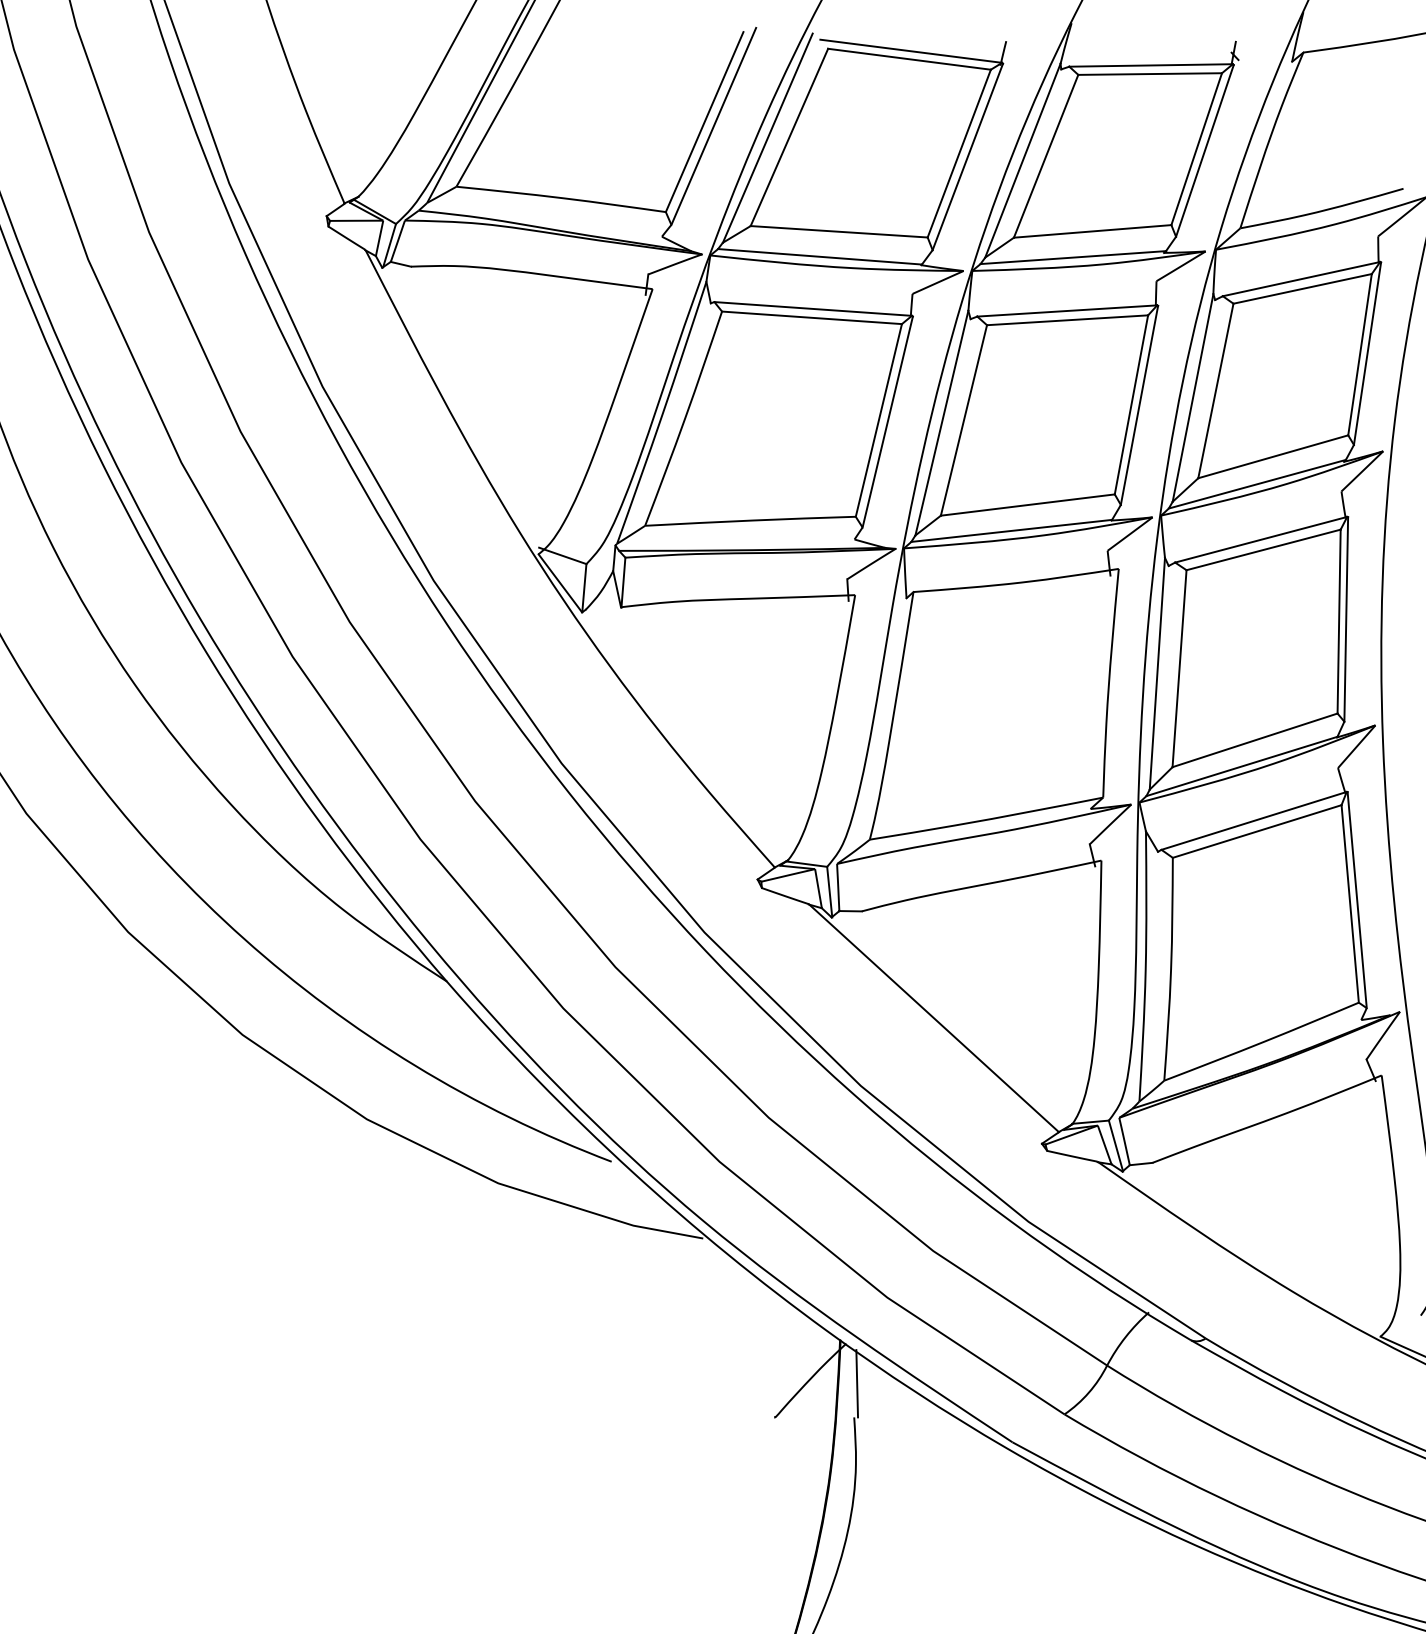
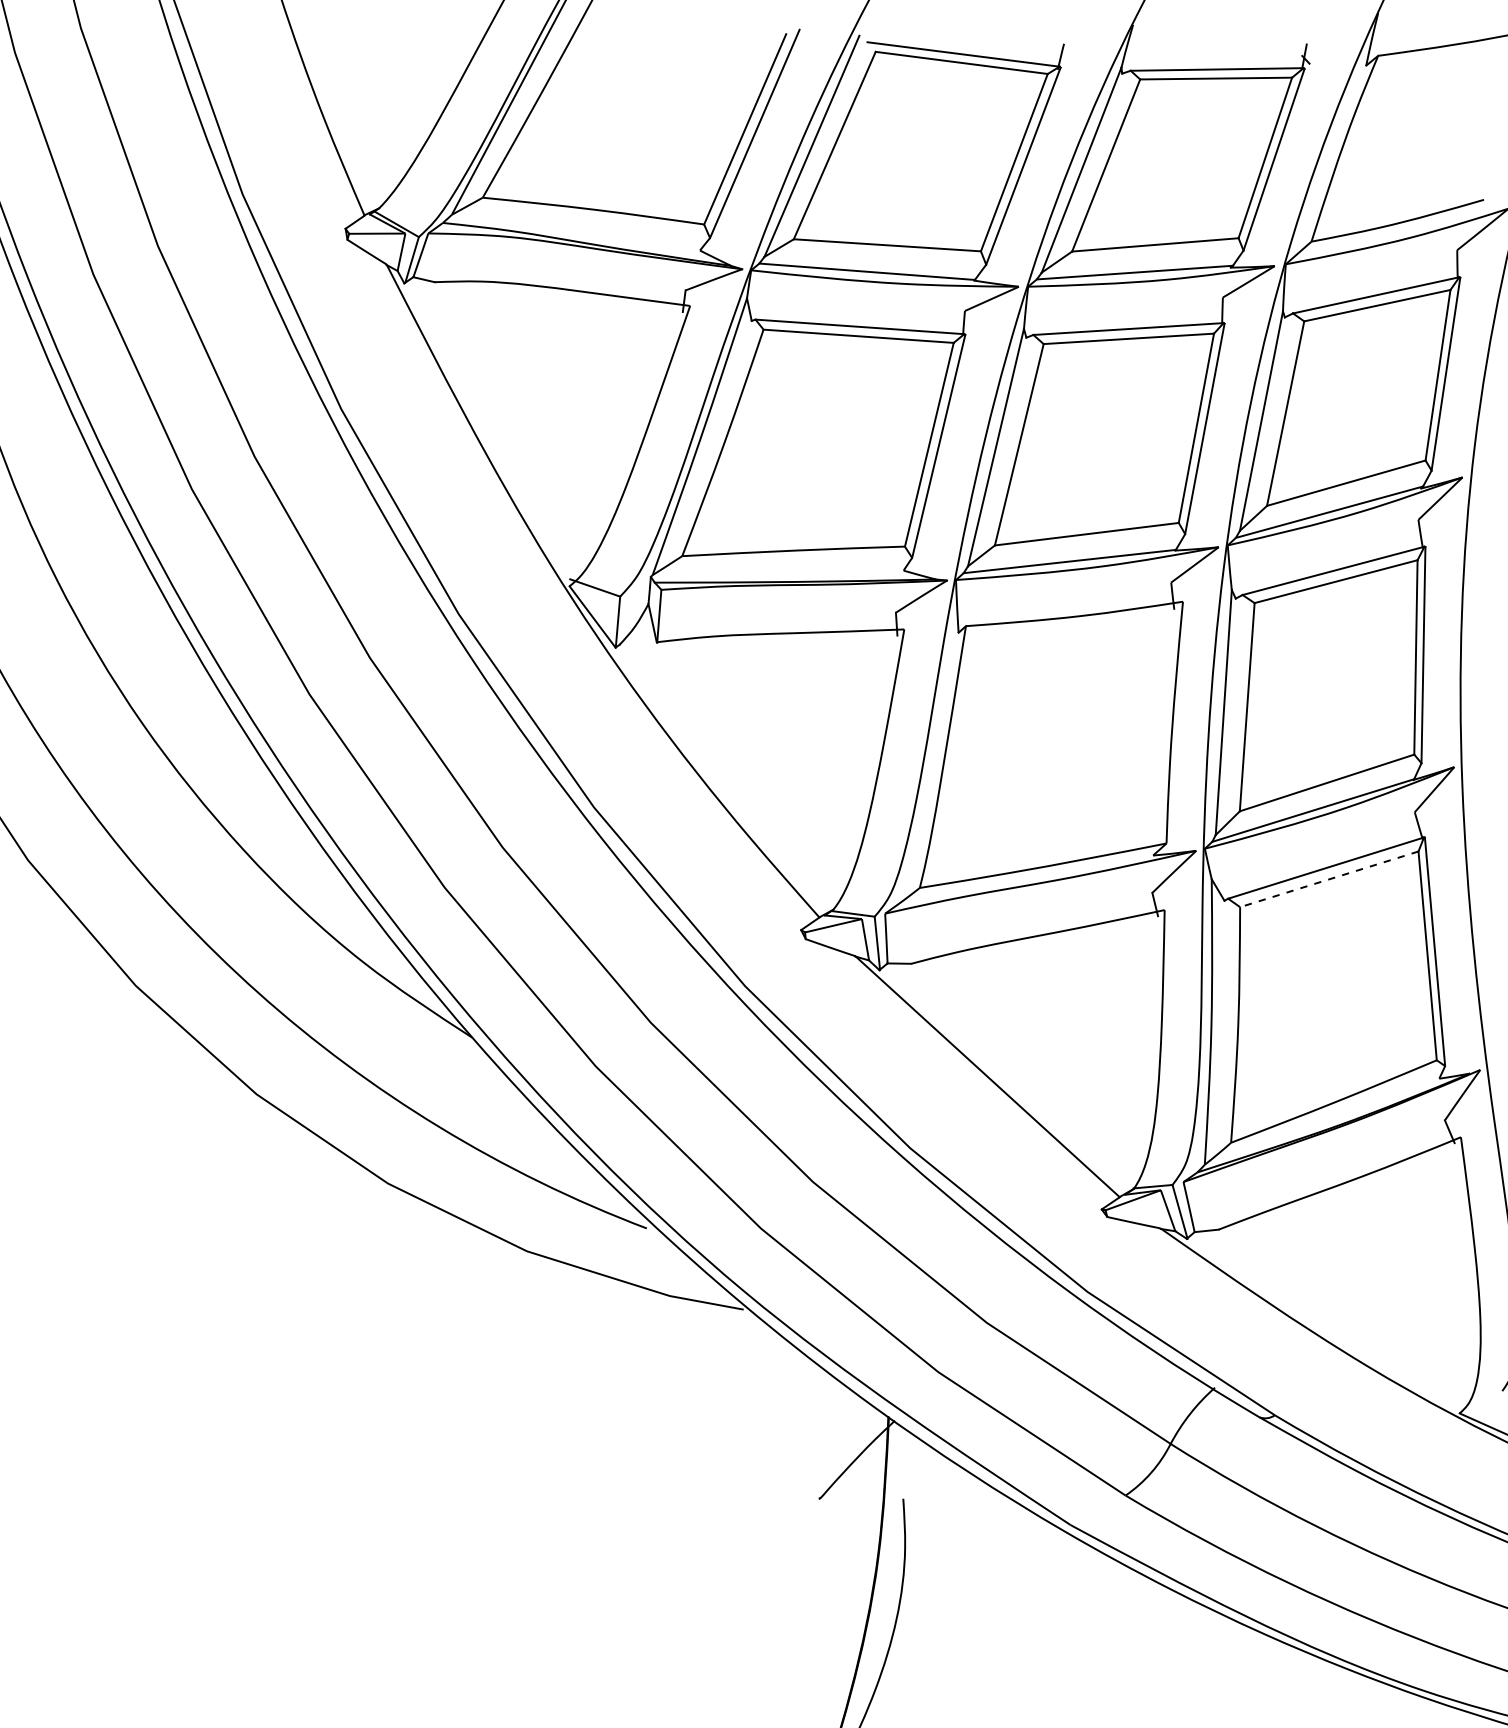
line: (1256, 831) -> (1328, 879), solid -> dashed
line: (857, 1383) -> (906, 1462), removed

